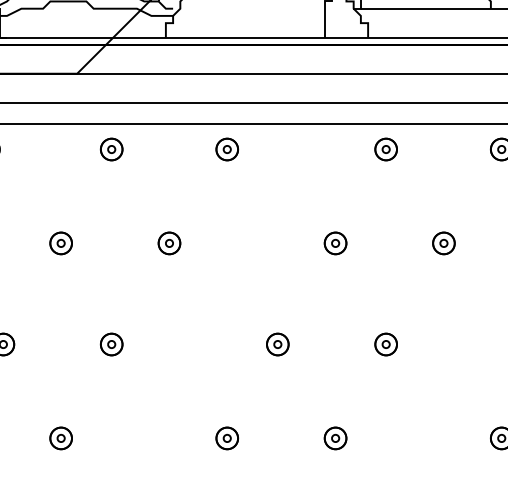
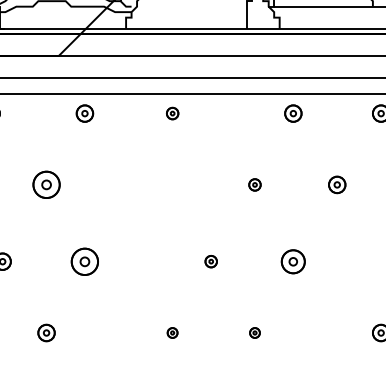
part: (227, 149) -> (172, 113), size x0.7
part: (61, 242) -> (46, 184), size x1.6
part: (169, 242) -> (128, 184), removed
part: (334, 242) -> (254, 184), size x0.7
part: (111, 344) -> (84, 261), size x1.6
part: (278, 344) -> (211, 261), size x0.7
part: (386, 344) -> (293, 261), size x1.4
part: (227, 437) -> (172, 332), size x0.6
part: (334, 437) -> (254, 332), size x0.6

